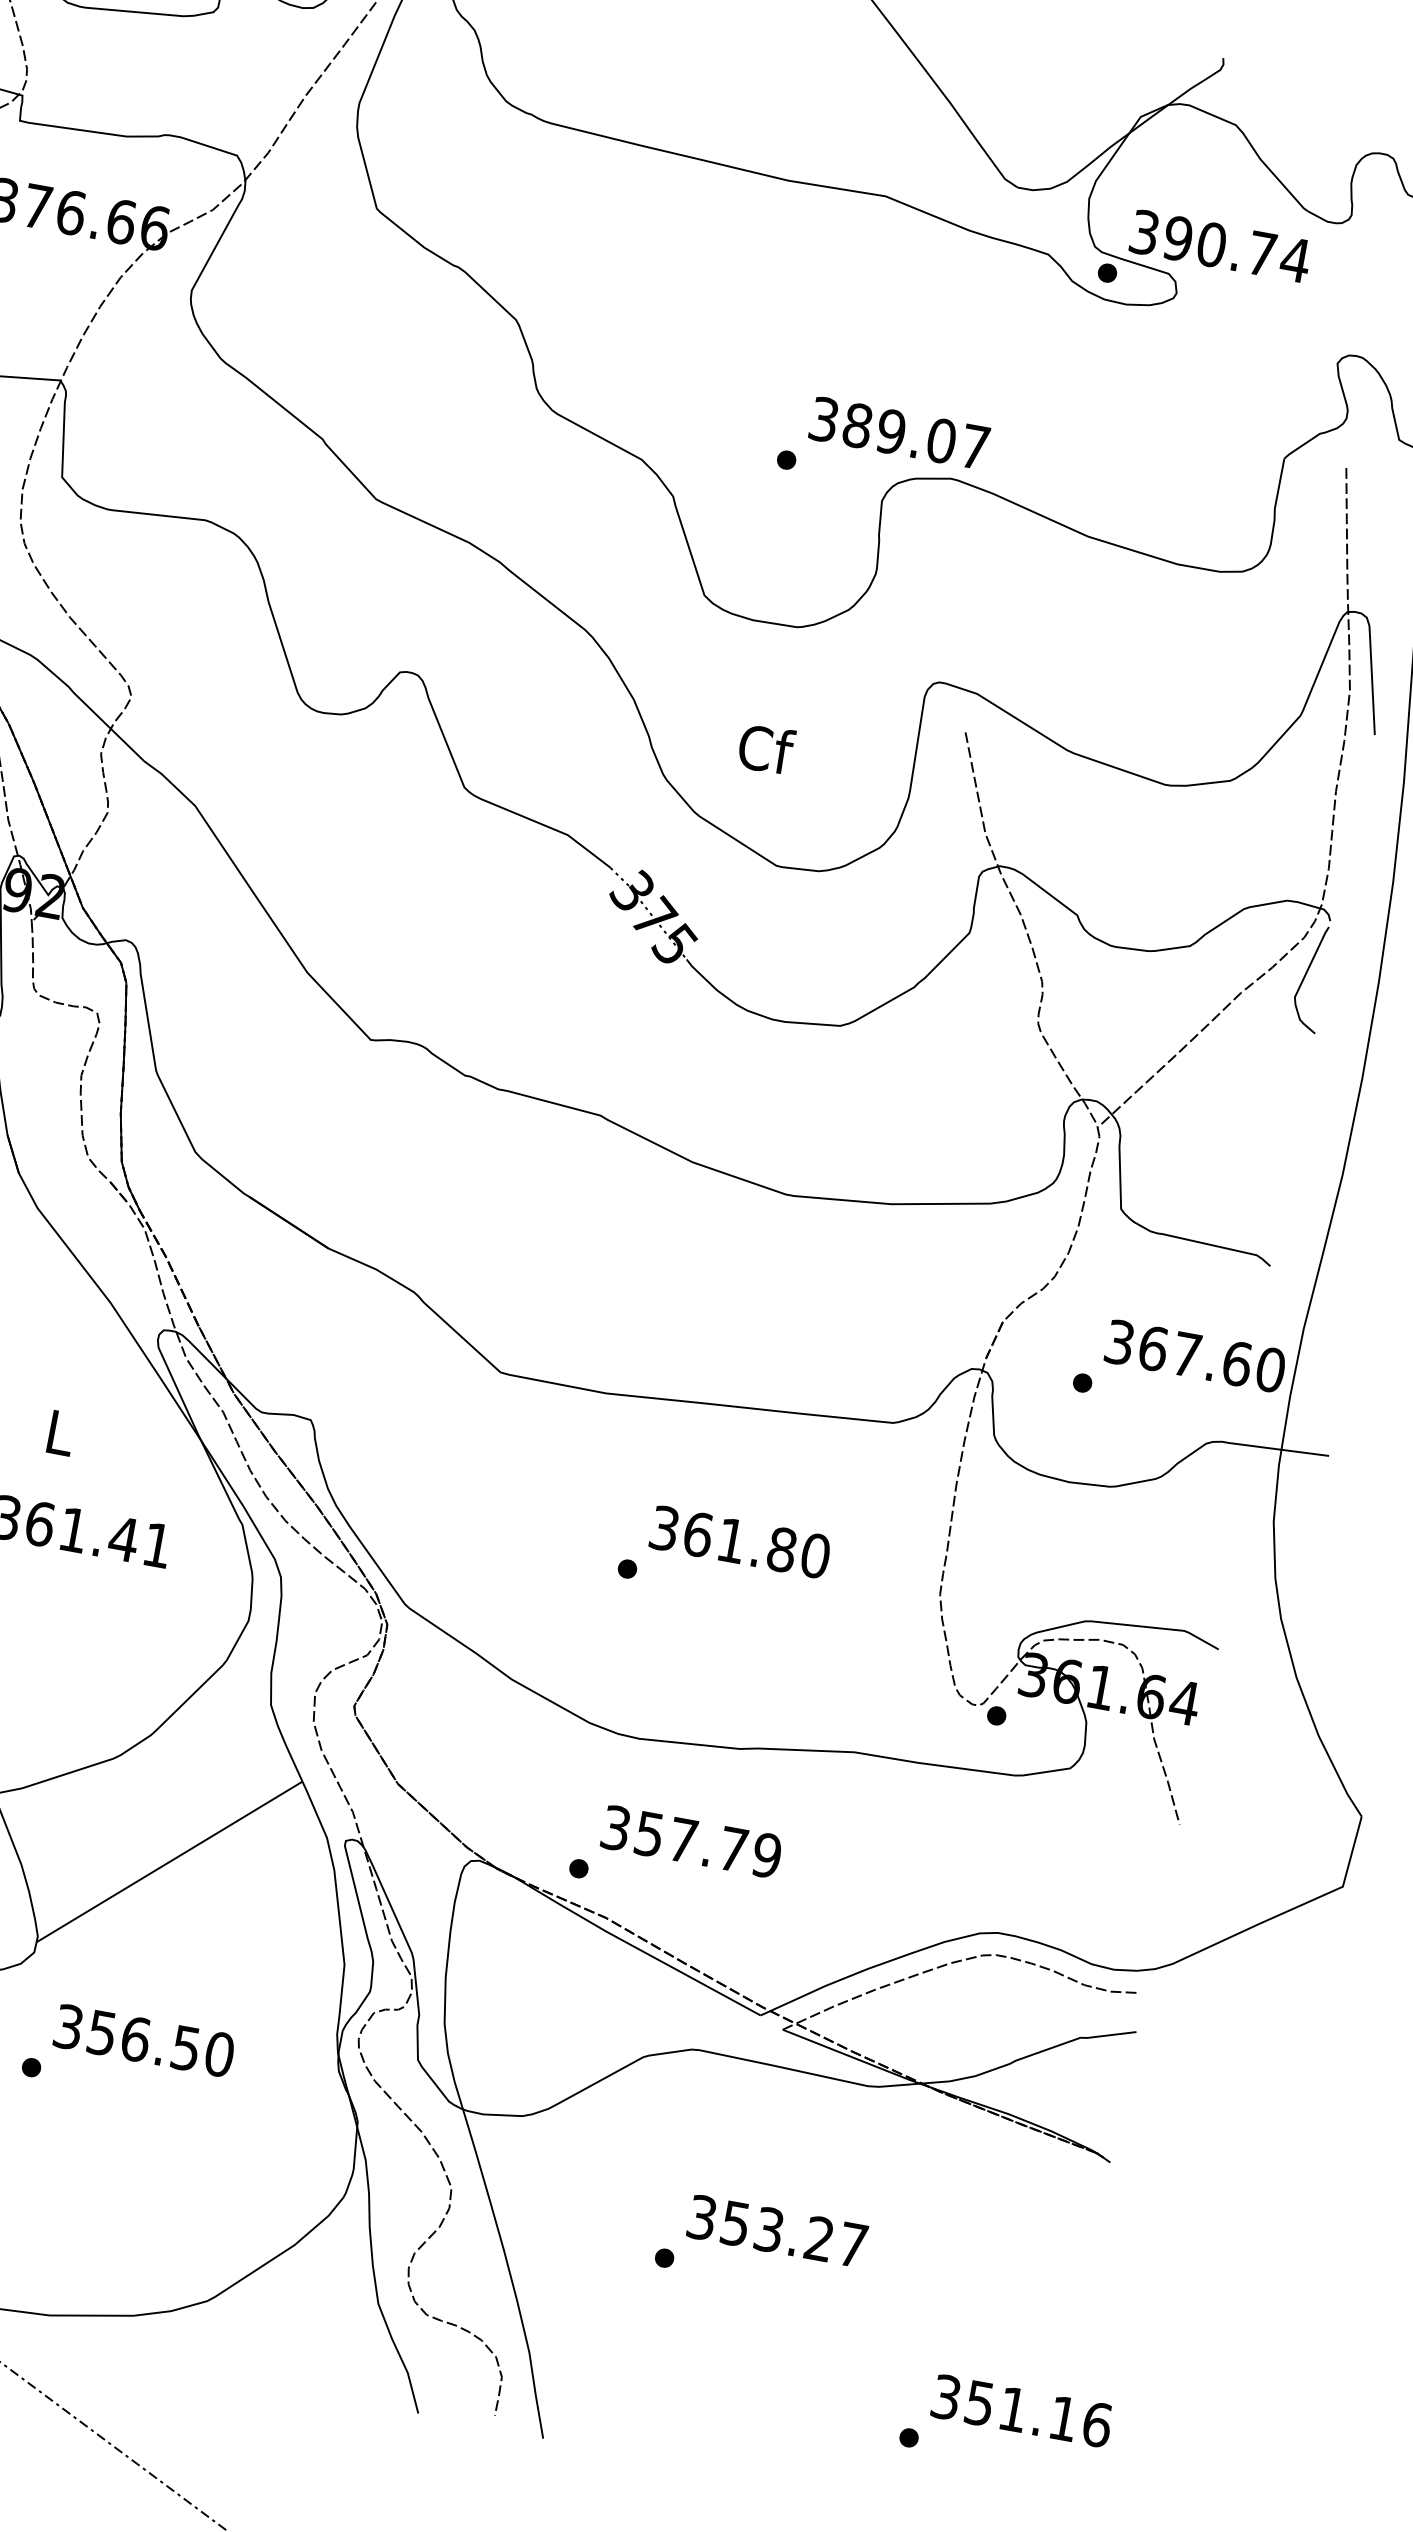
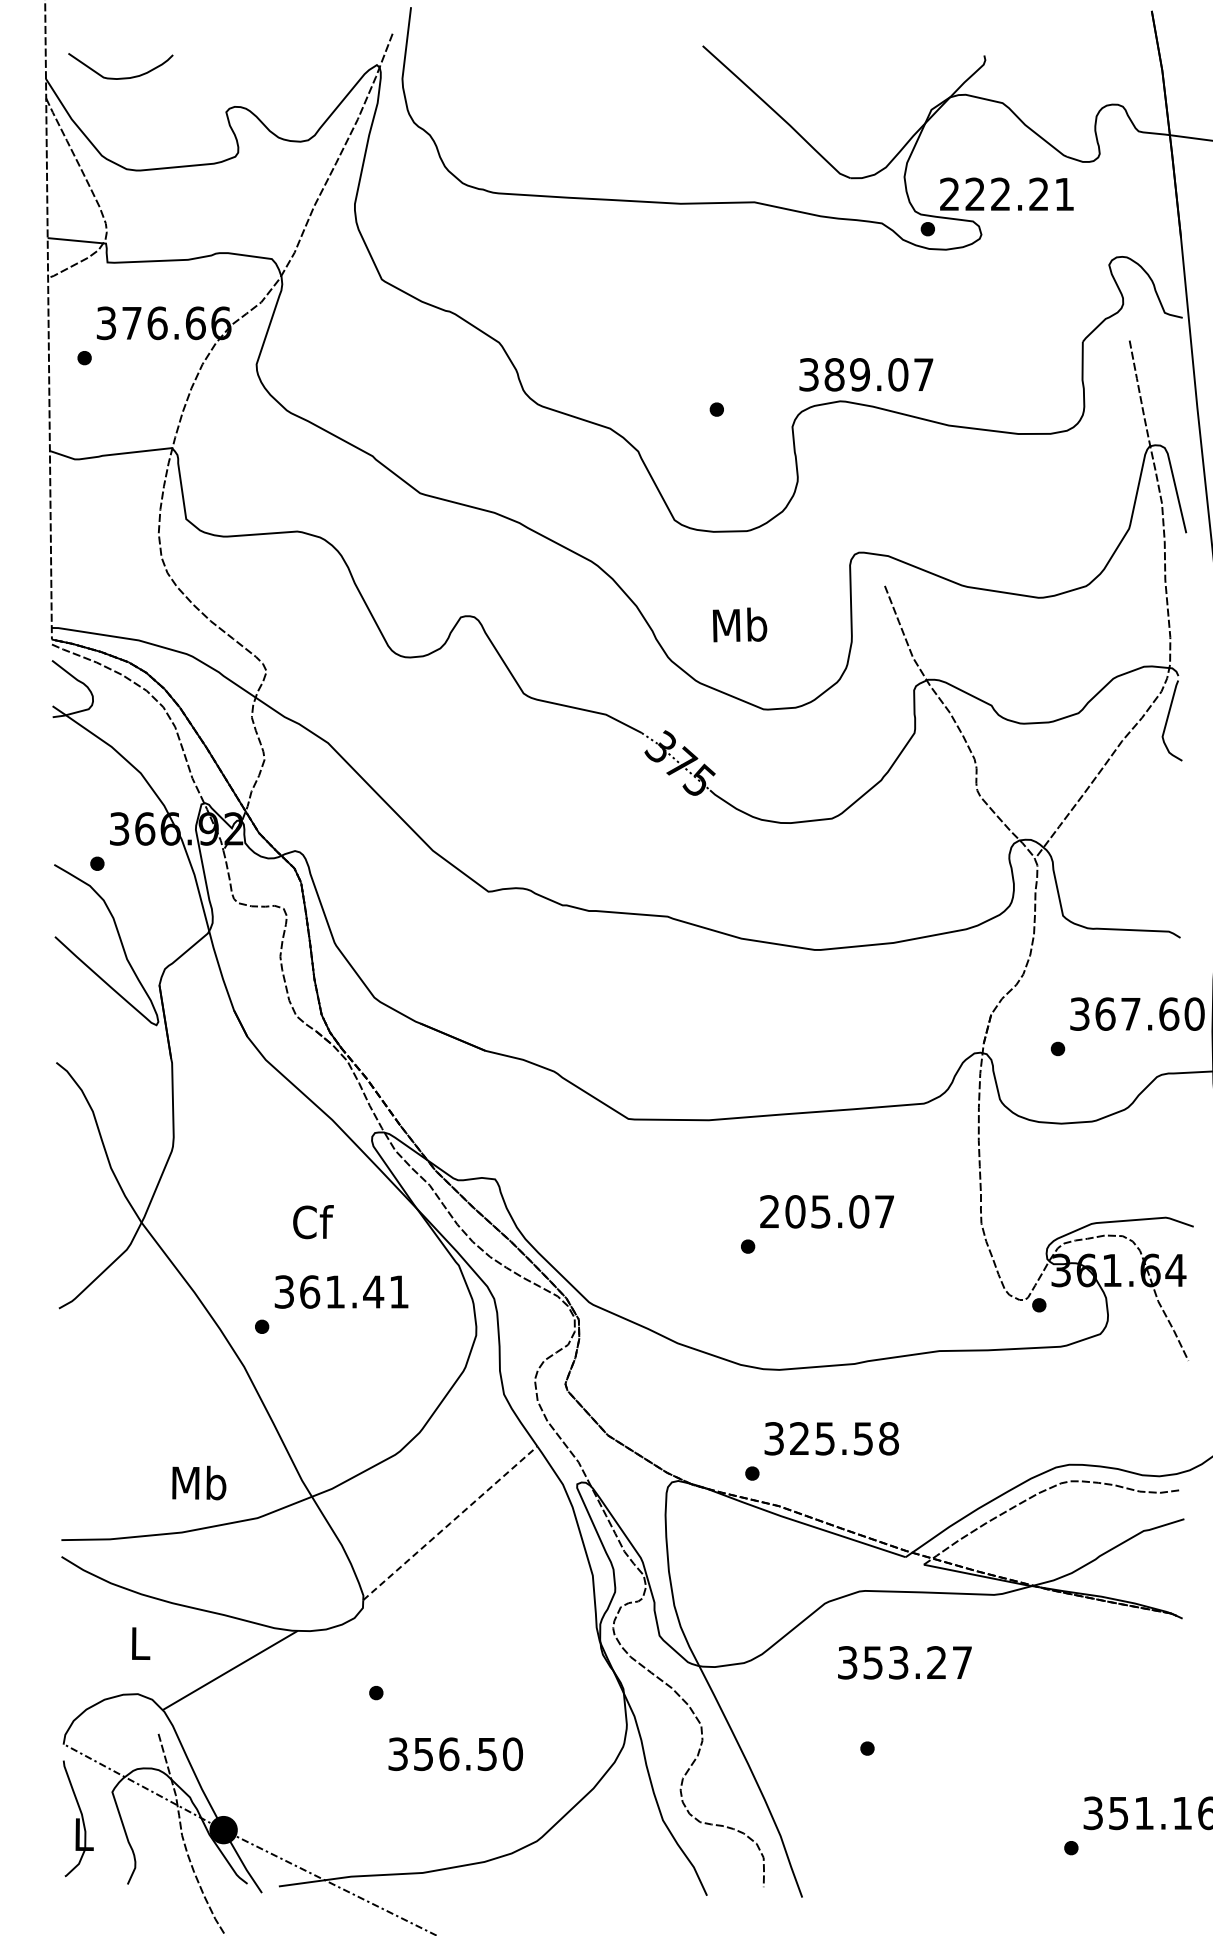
text: (1220, 246) -> (1007, 194), 390.74 -> 222.21
text: (899, 432) -> (866, 374), moved
text: (765, 748) -> (739, 624), Cf -> Mb
text: (61, 1433) -> (313, 1222), L -> Cf
text: (740, 1541) -> (827, 1211), 361.80 -> 205.07
text: (708, 1844) -> (844, 1438), 357.79 -> 325.58
line: (169, 1862) -> (450, 1523), solid -> dashed
text: (144, 2039) -> (455, 1753), moved
text: (776, 2230) -> (904, 1662), moved

